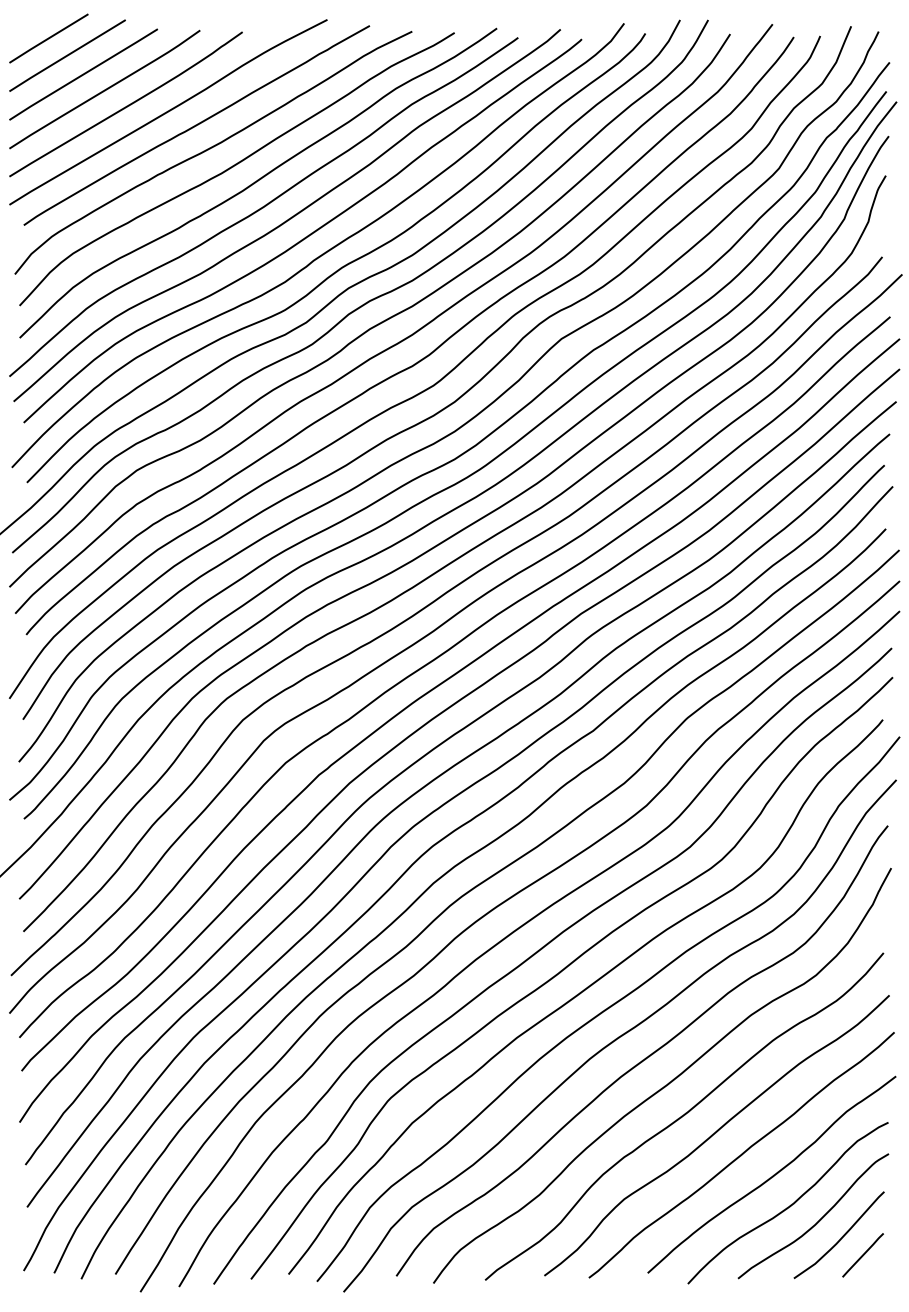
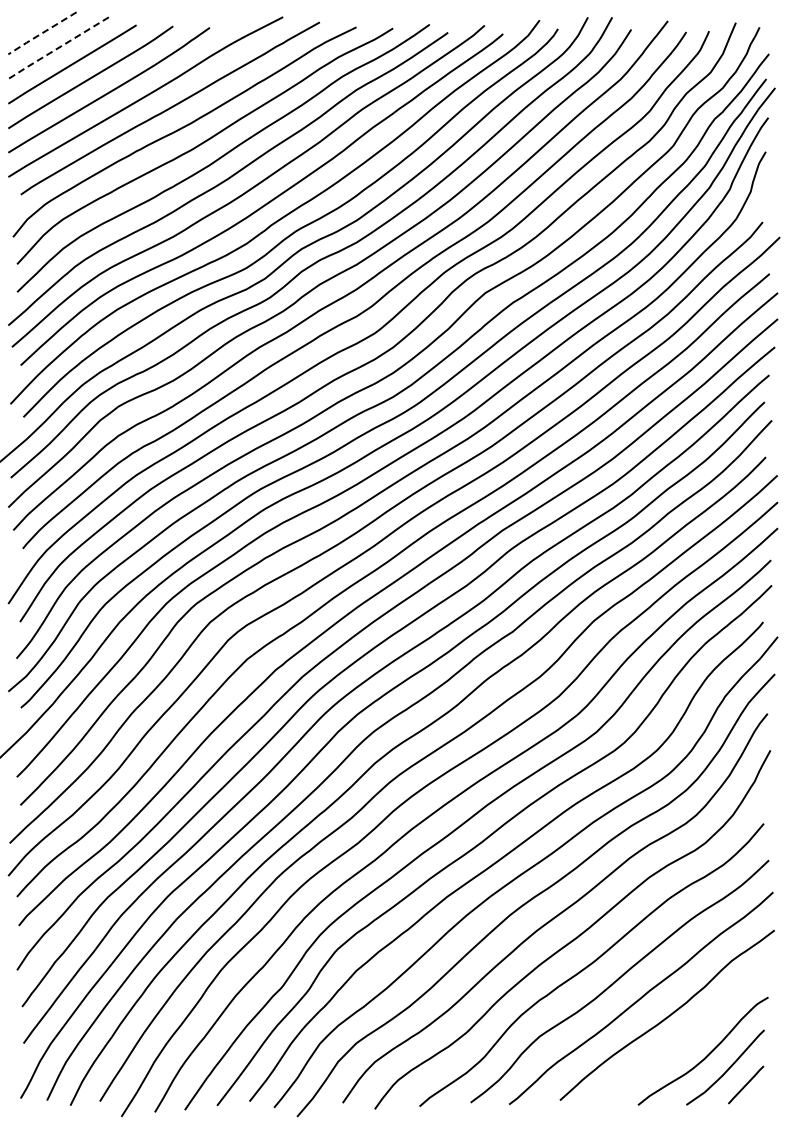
line: (47, 38) -> (41, 33), solid -> dashed
line: (67, 56) -> (58, 48), solid -> dashed
curve: (789, 1204) -> (682, 1041), removed

